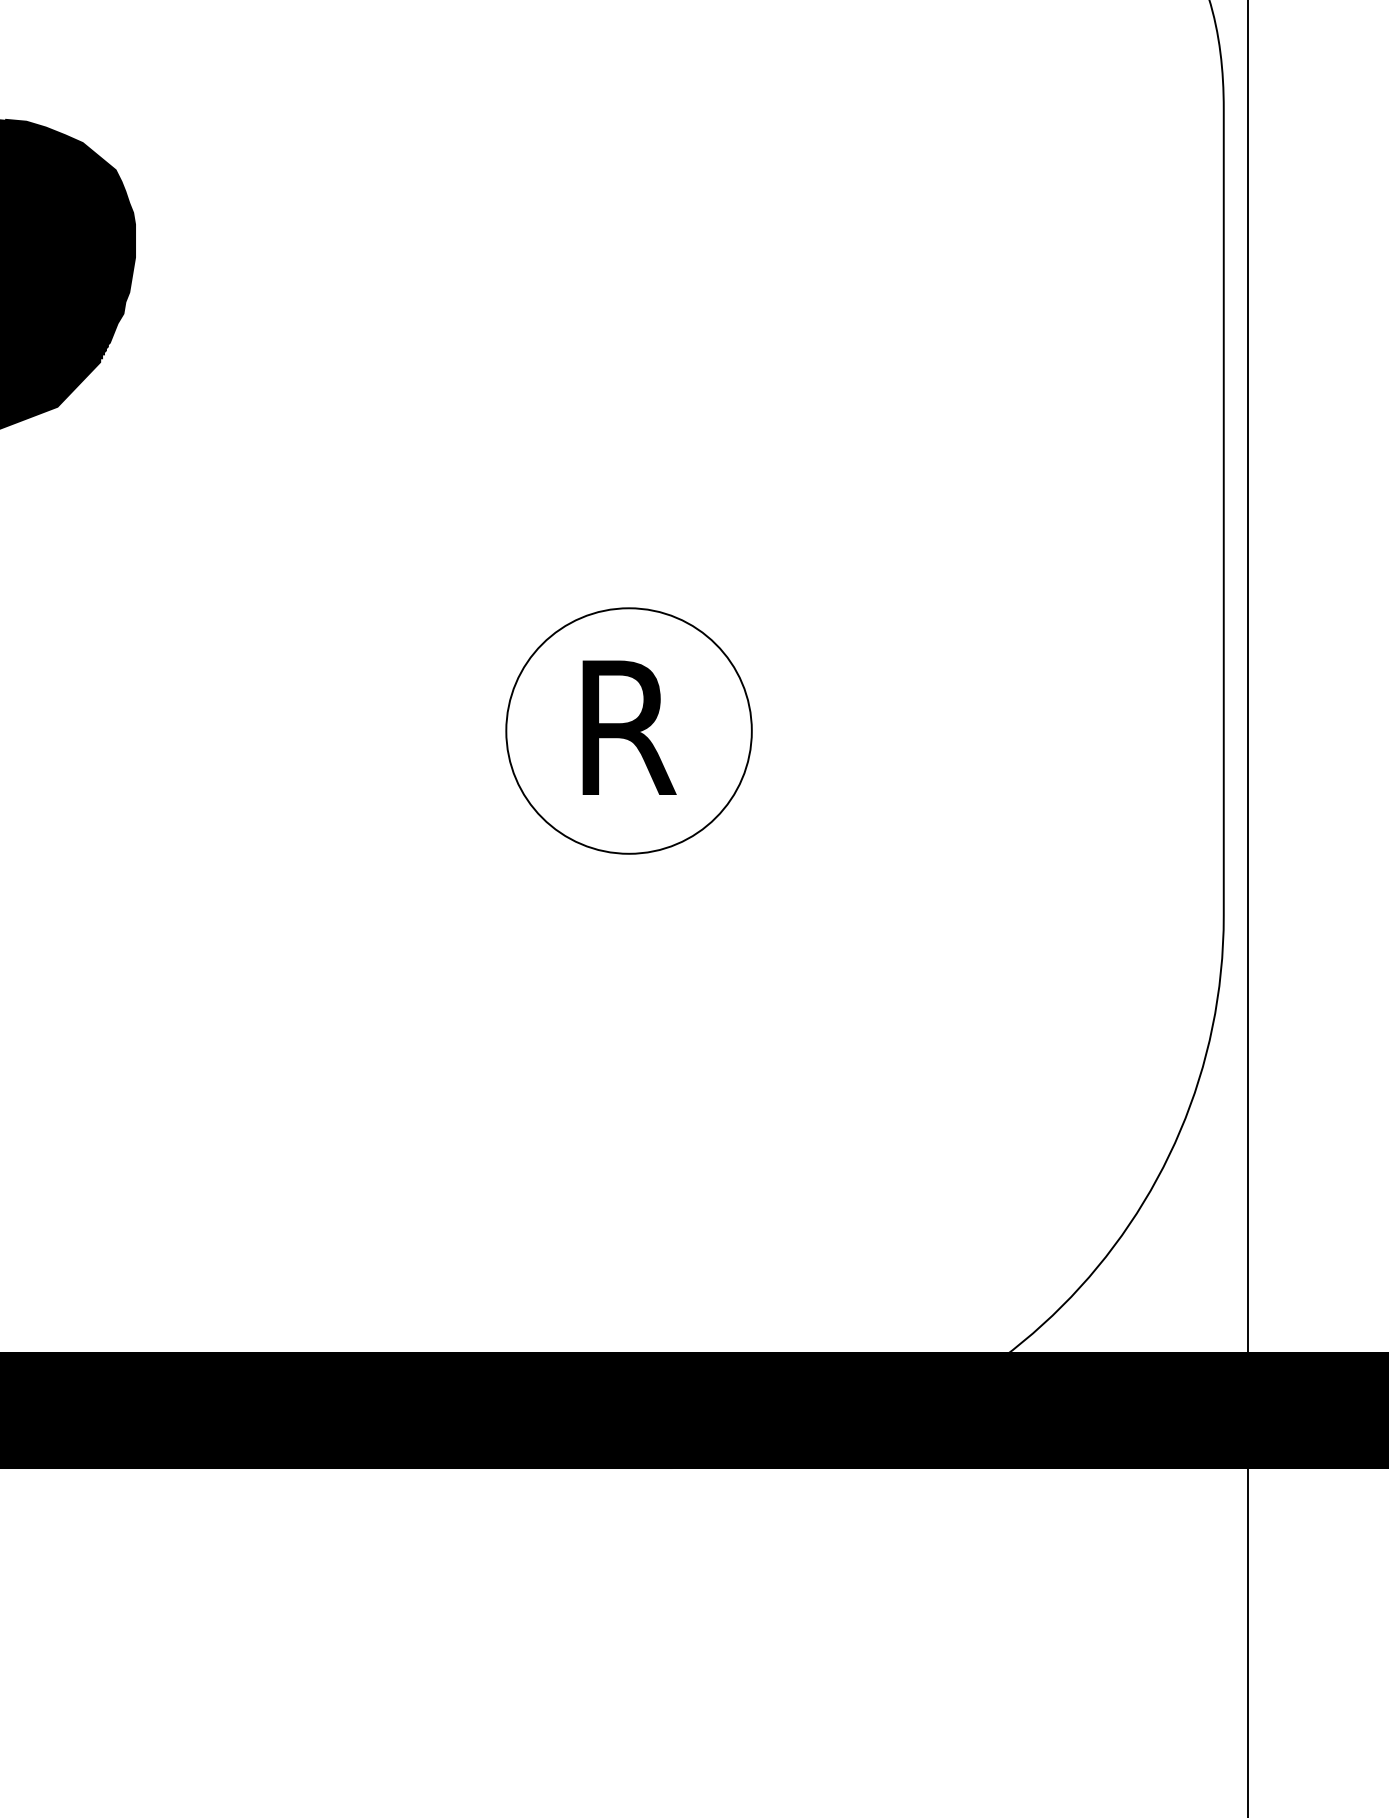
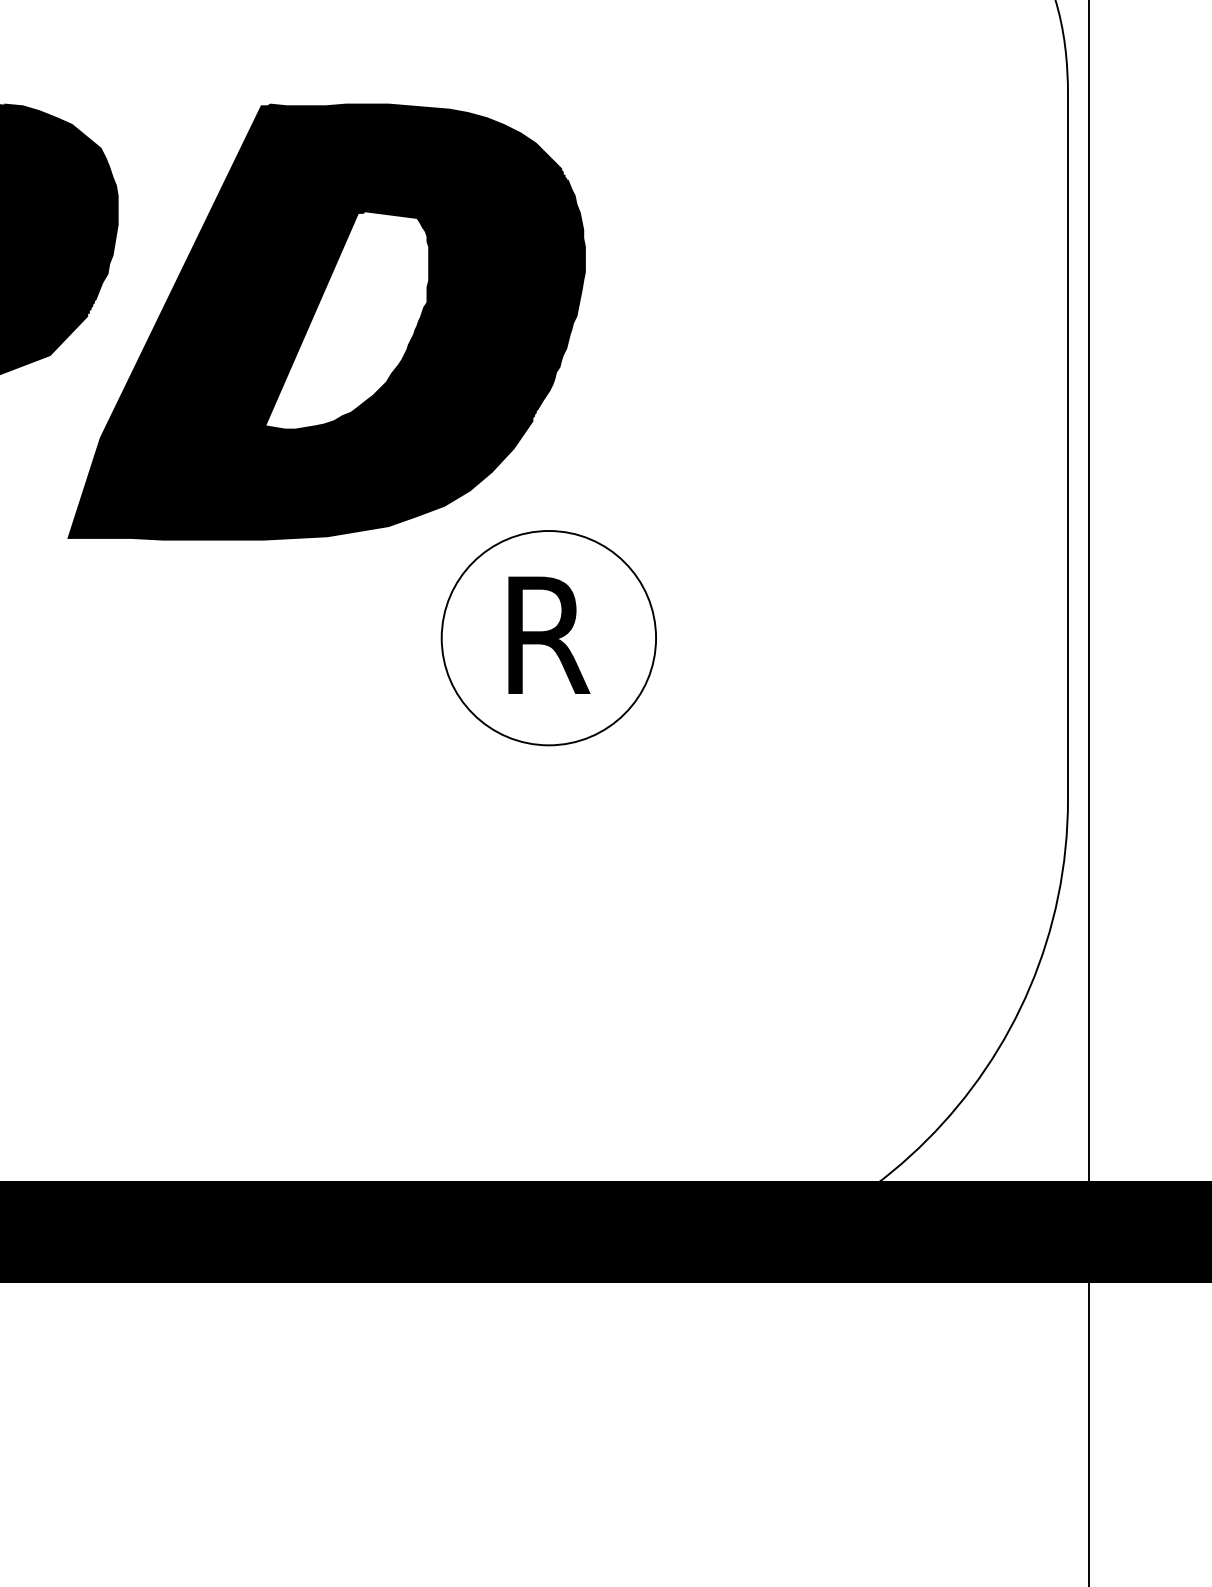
part: (374, 368) -> (326, 321), added

